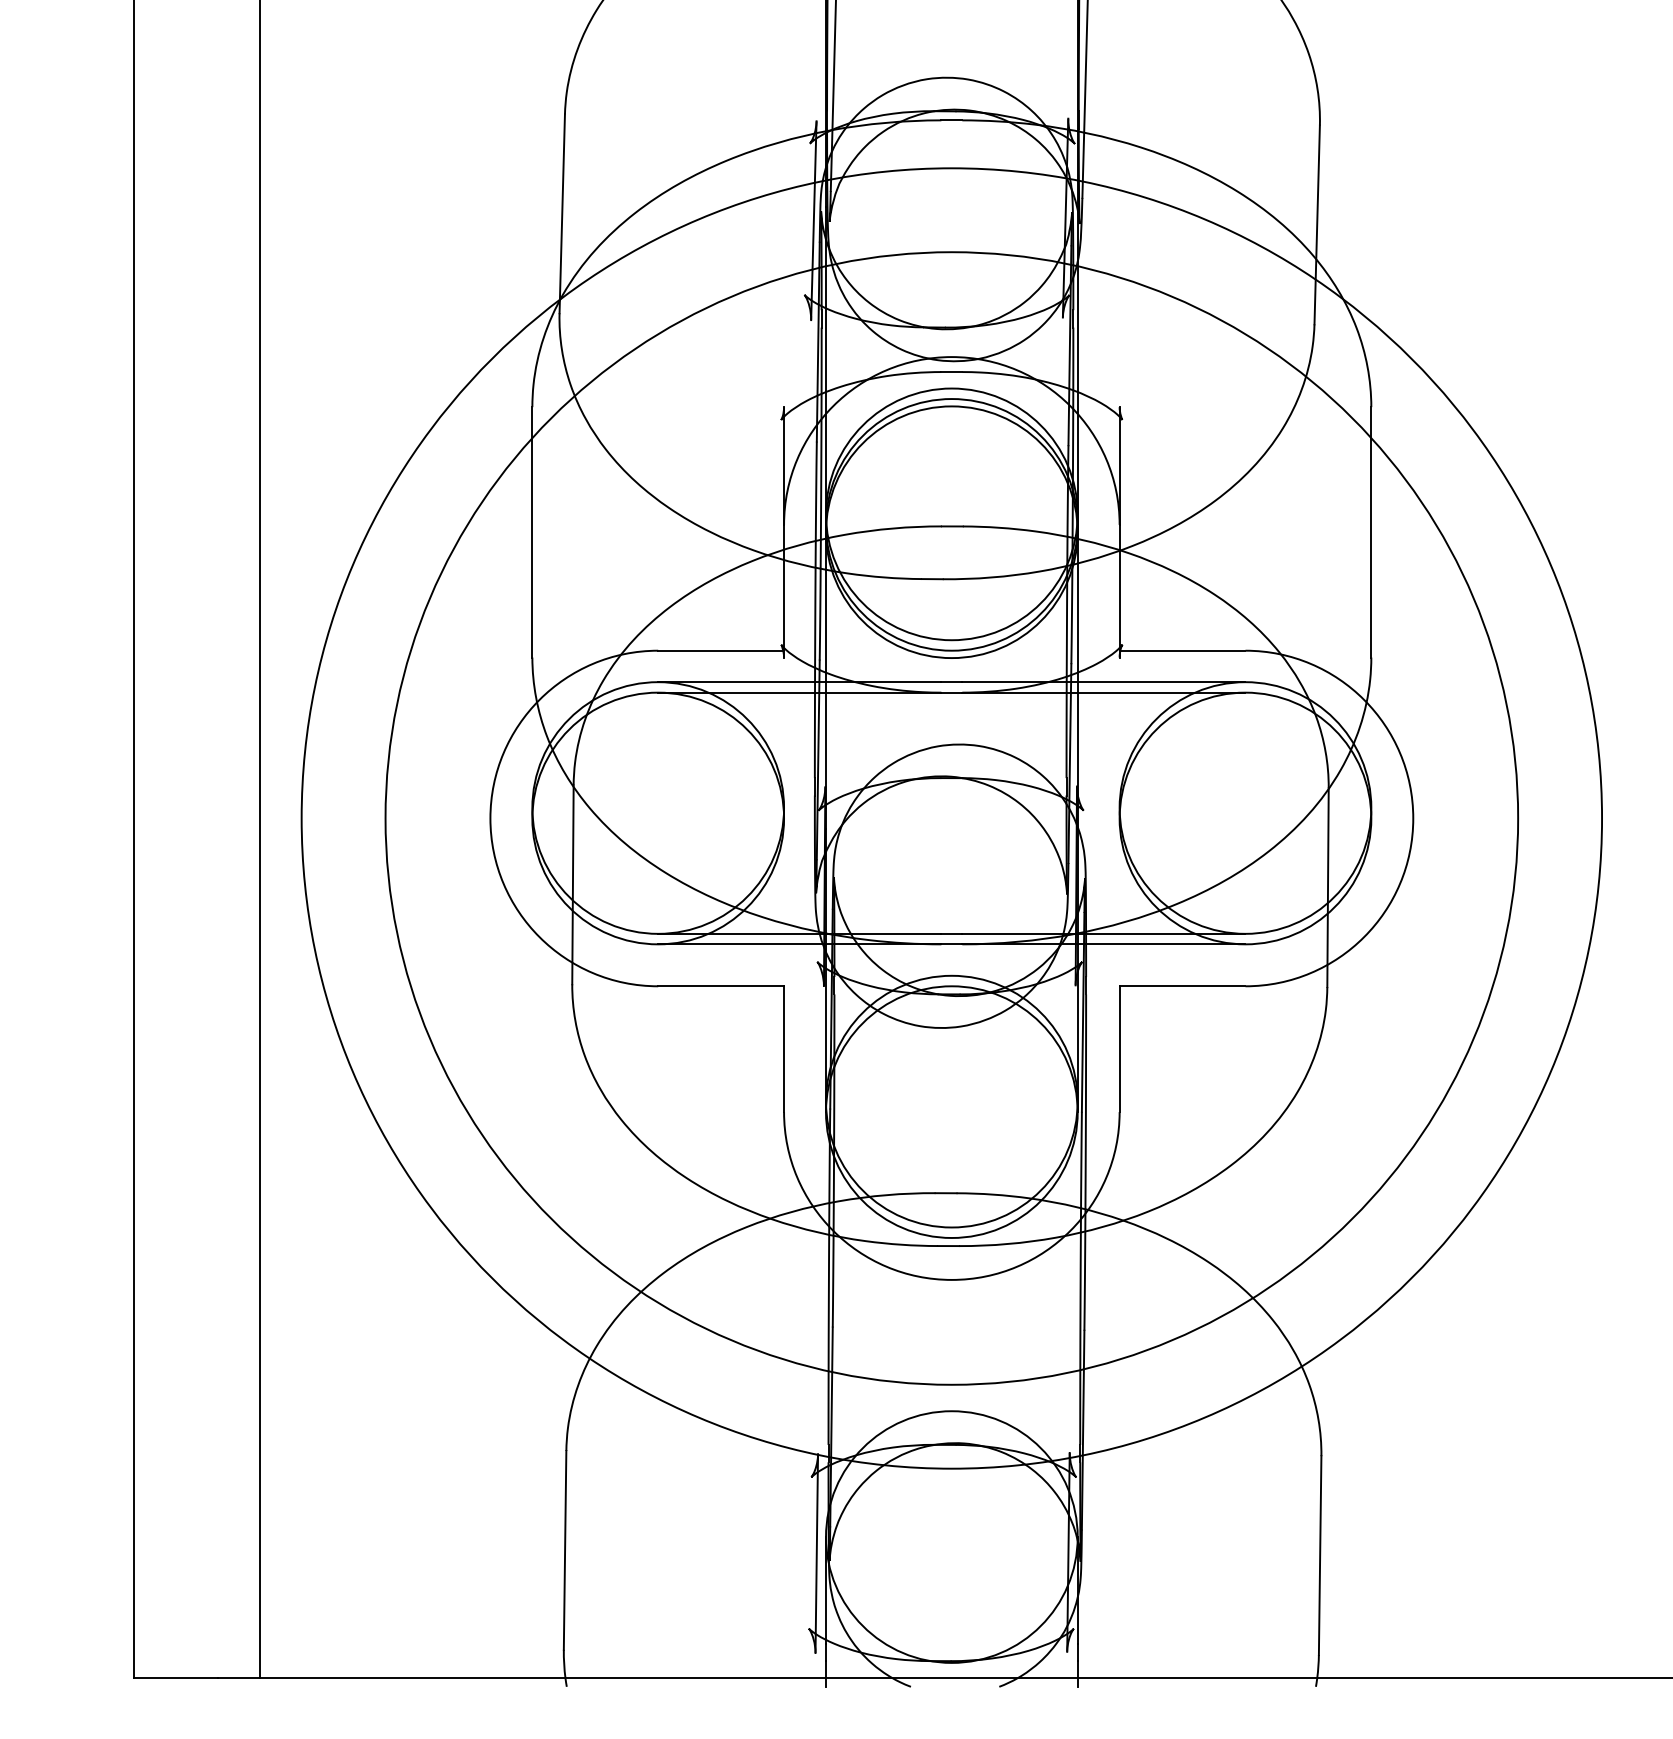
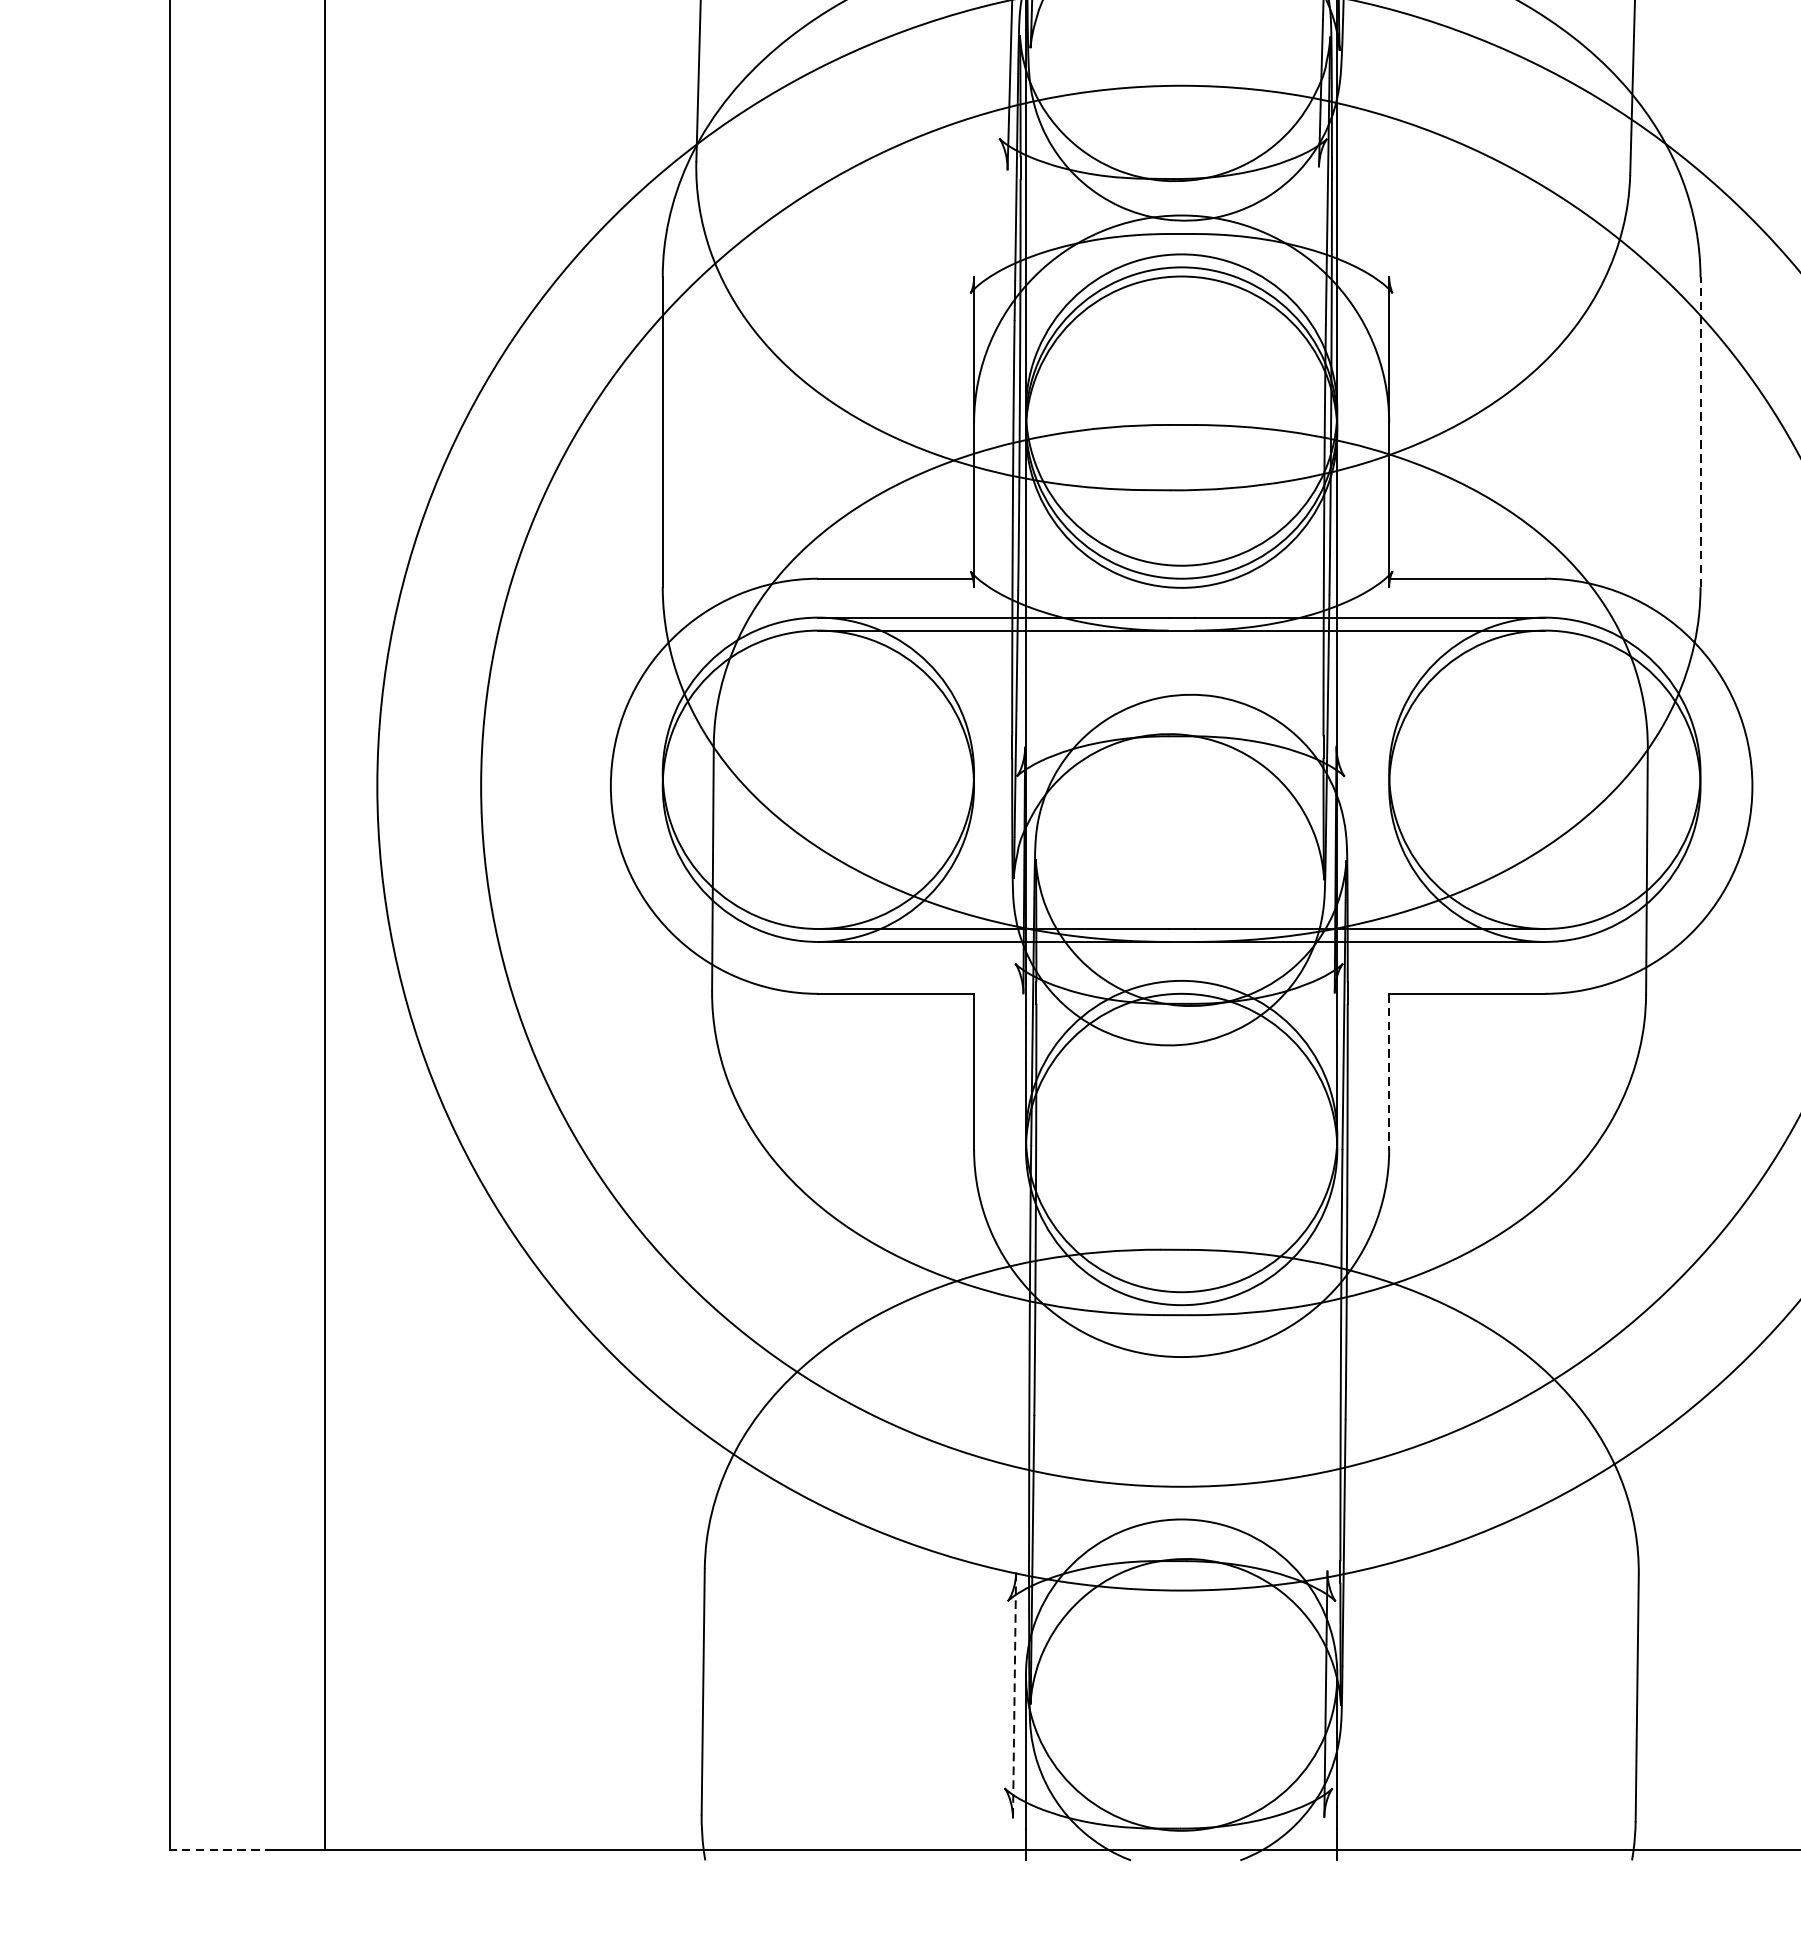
line: (1371, 531) -> (1700, 431), solid -> dashed
line: (1119, 1049) -> (1389, 1072), solid -> dashed
line: (816, 1554) -> (1014, 1696), solid -> dashed
line: (175, 1678) -> (221, 1850), solid -> dashed

